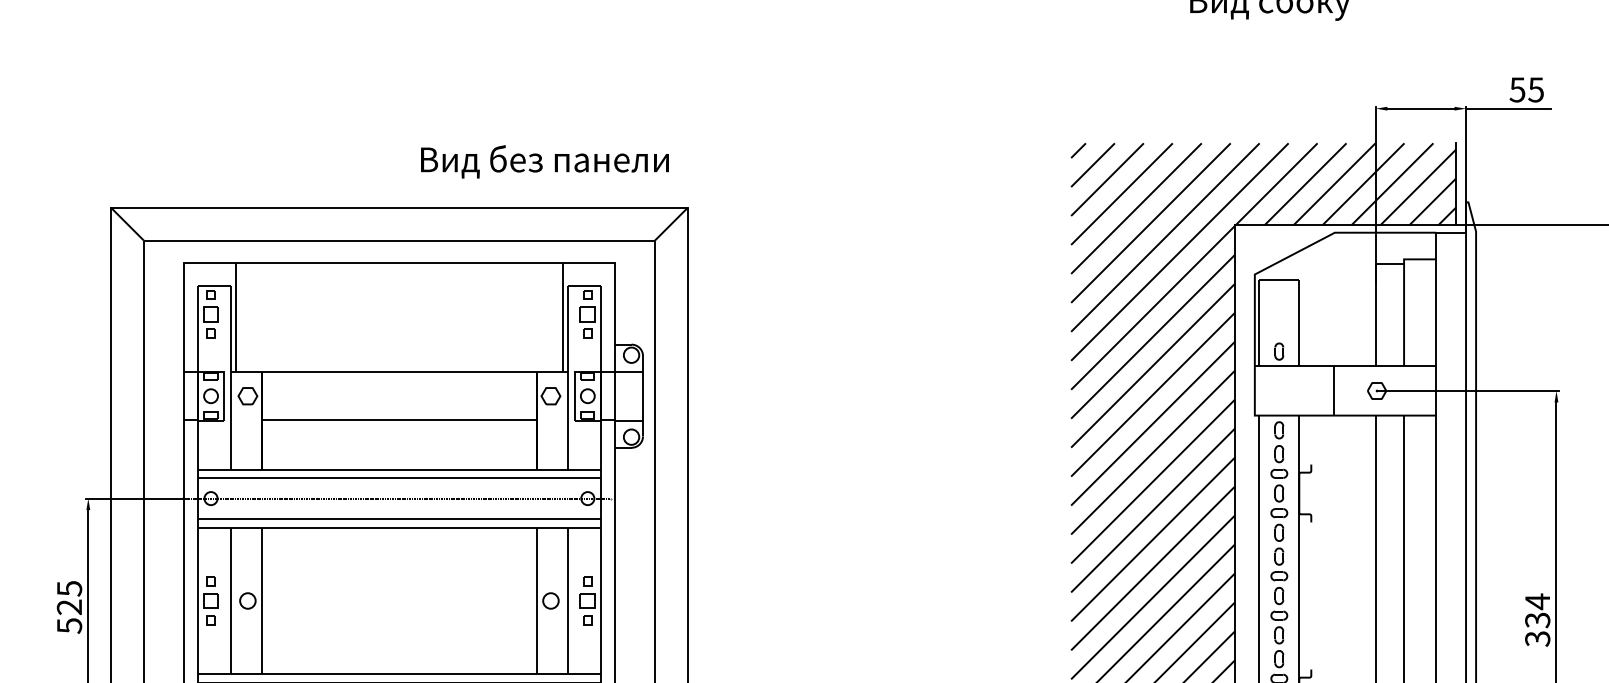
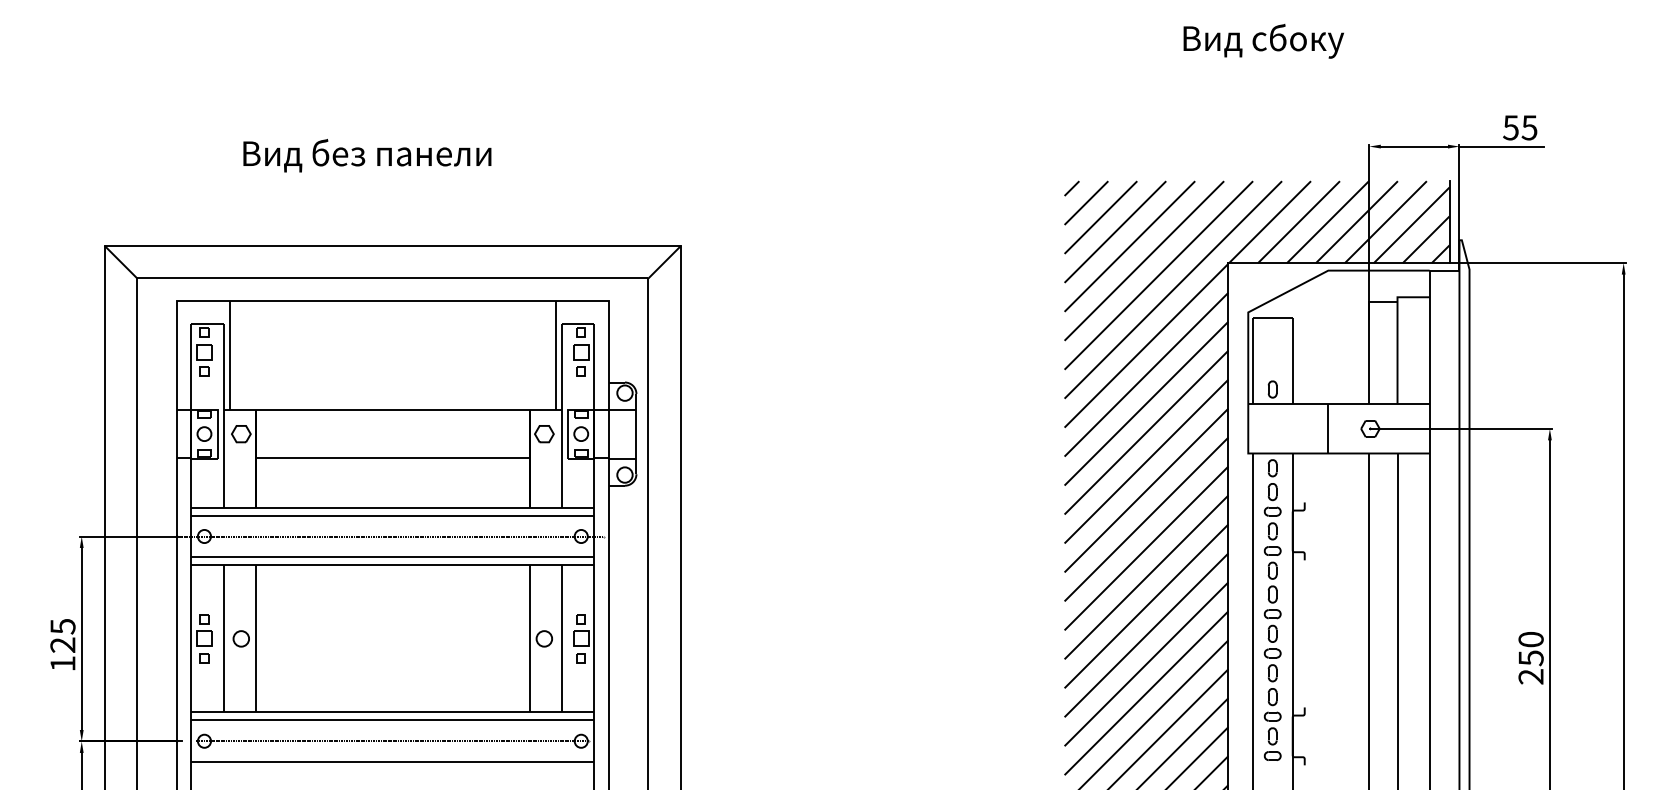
text: (545, 161) -> (367, 155), moved
text: (1537, 619) -> (1530, 657), 334 -> 250
text: (69, 625) -> (62, 663), 525 -> 125

